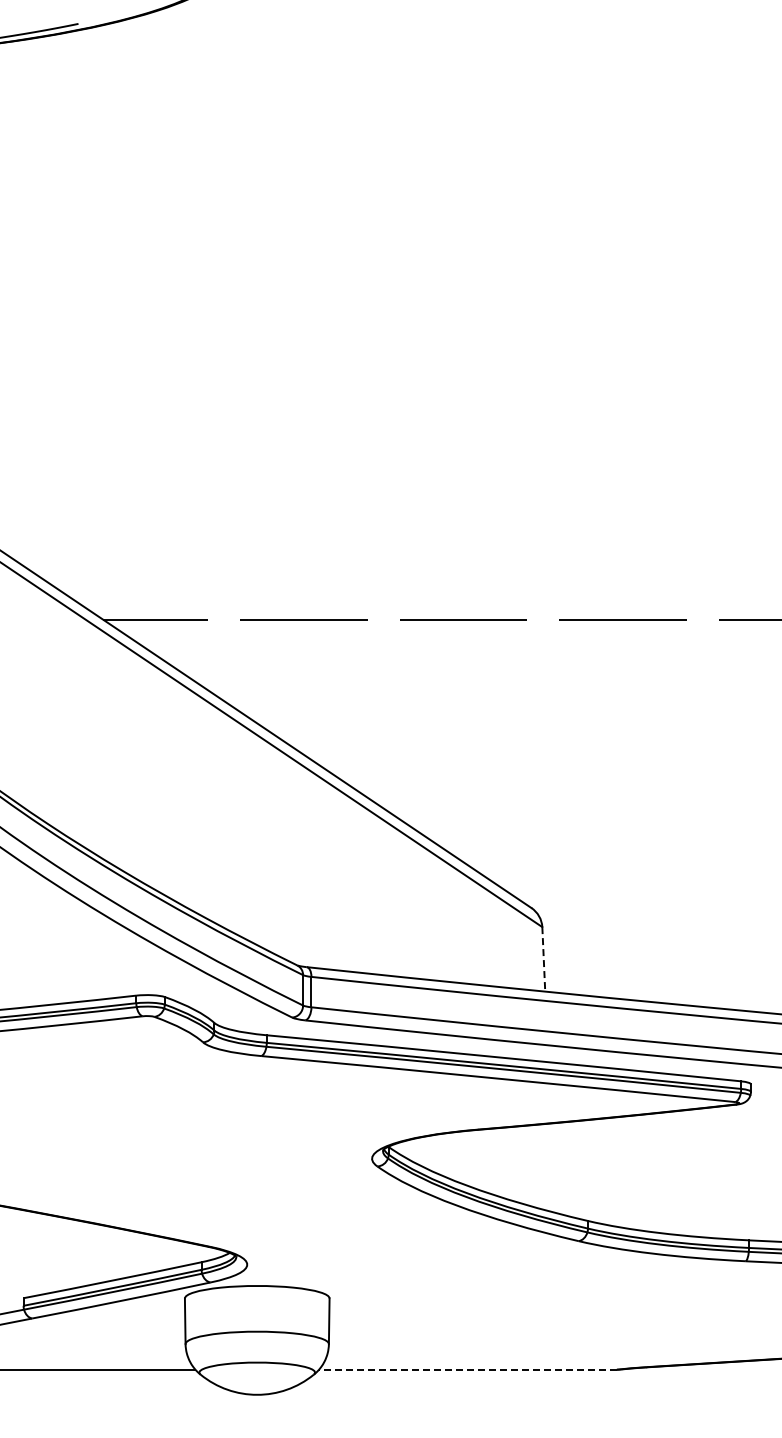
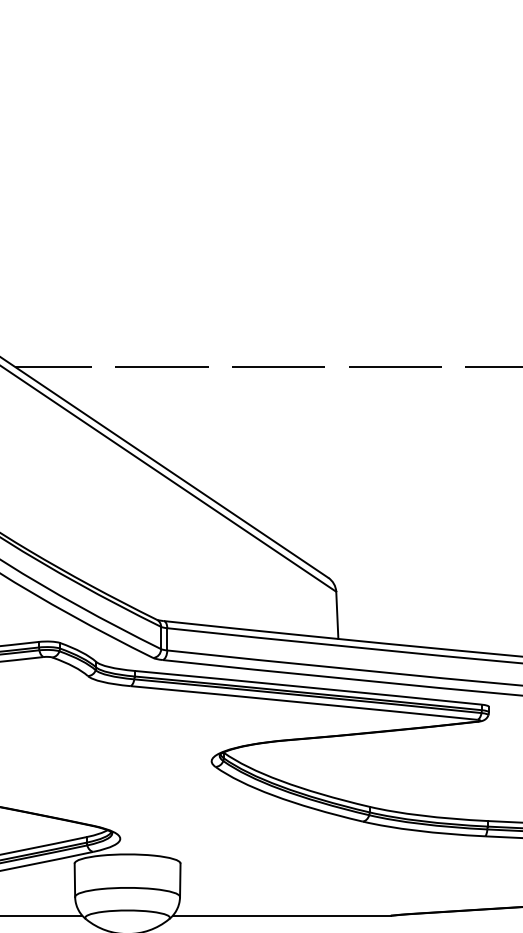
line: (543, 959) -> (337, 615), dashed -> solid
line: (467, 1369) -> (281, 915), dashed -> solid

